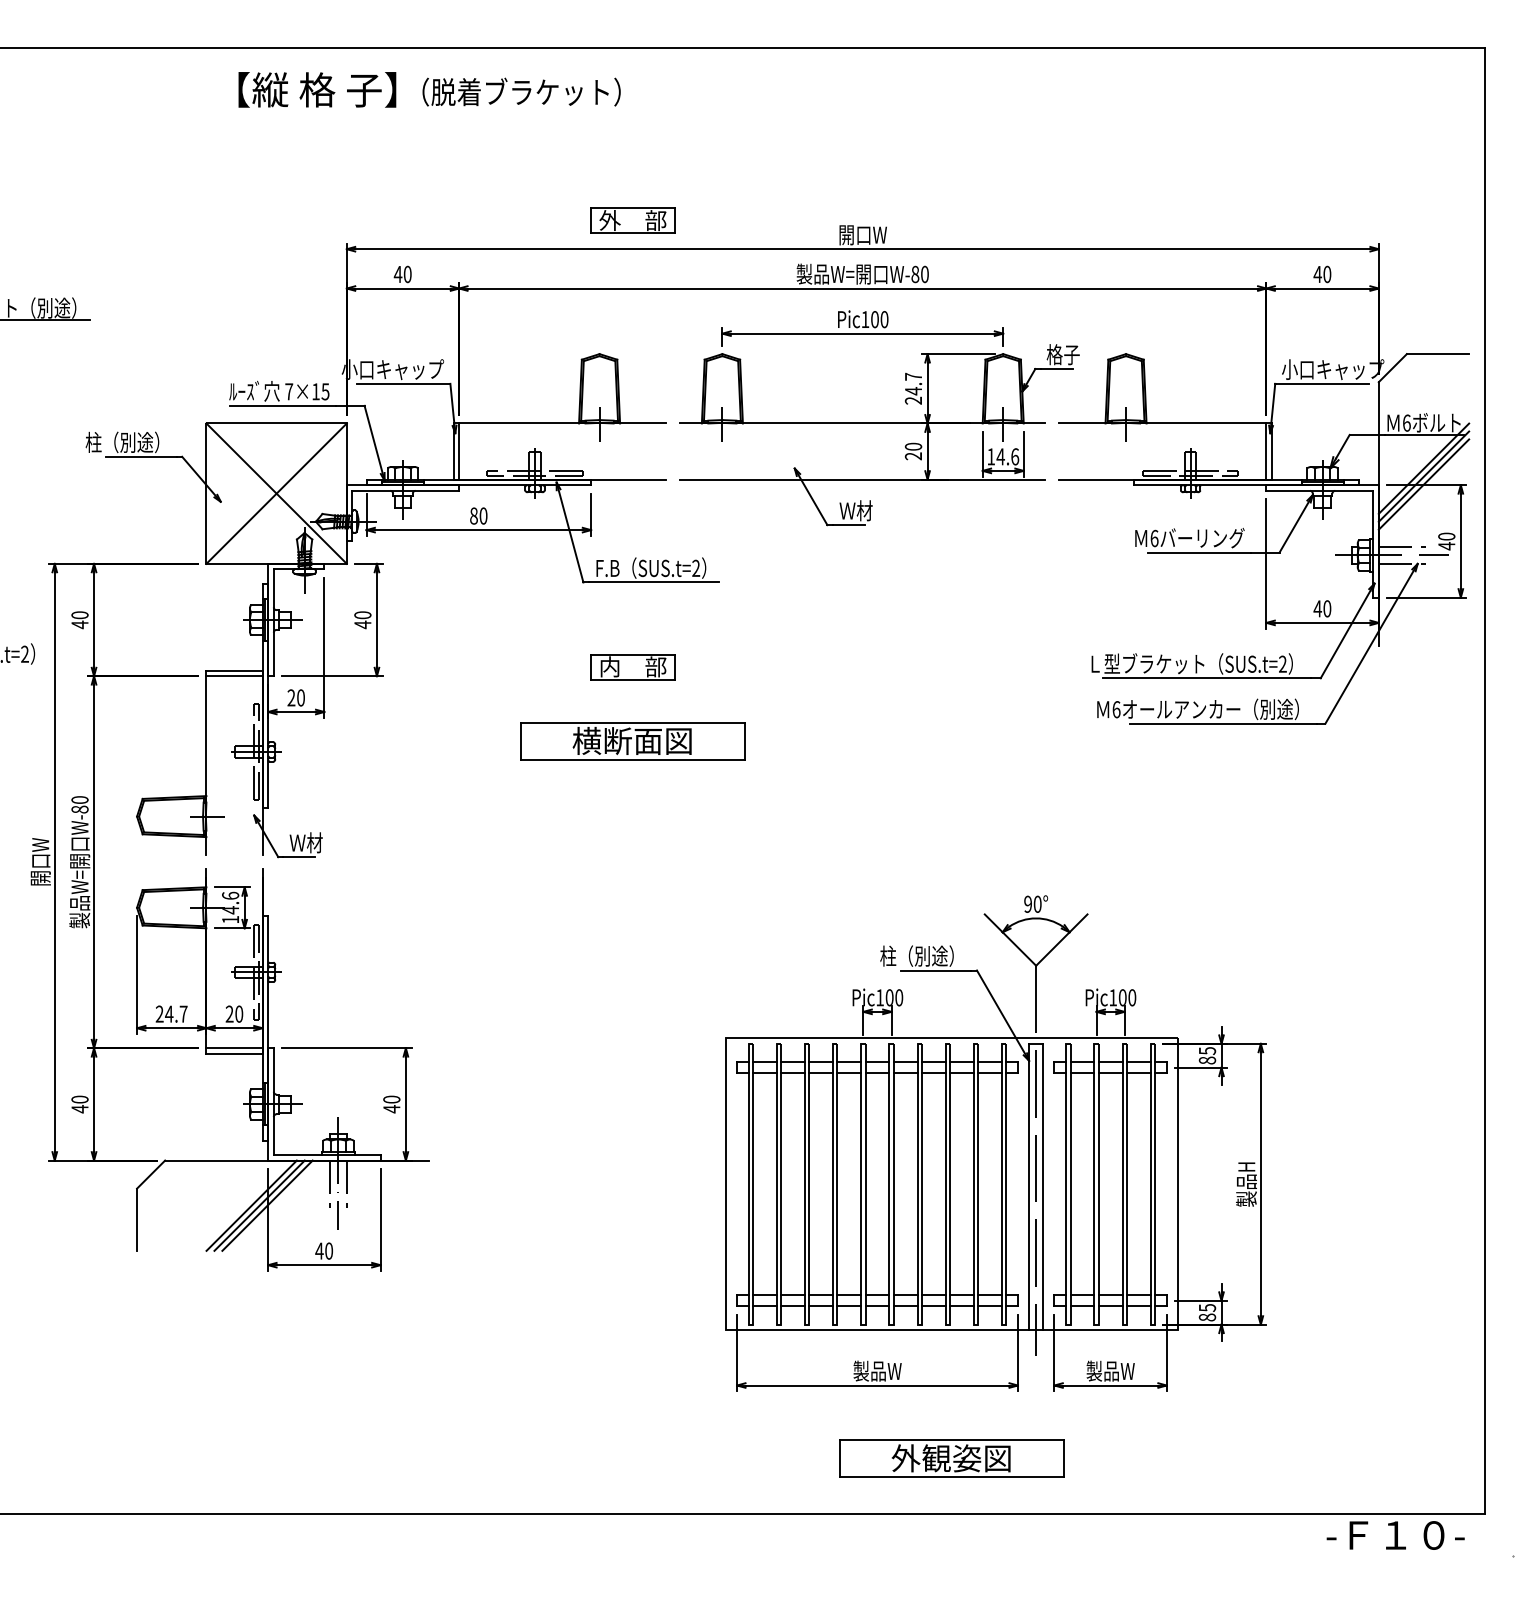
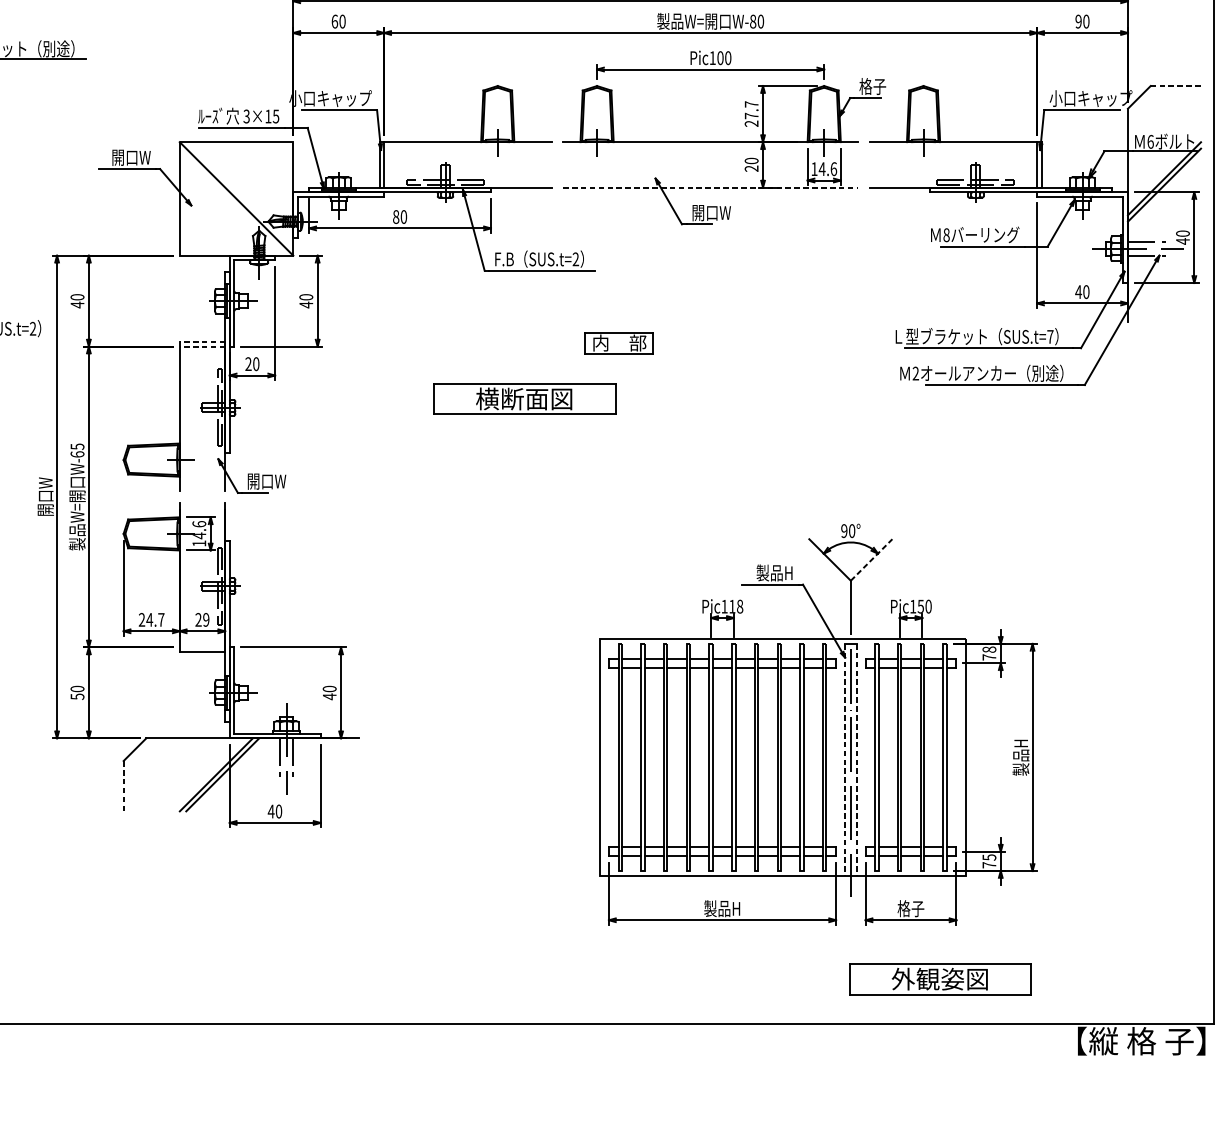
text: (397, 274) -> (334, 21), 40 -> 60
text: (1317, 274) -> (1078, 21), 40 -> 90
line: (1438, 354) -> (1176, 86), solid -> dashed
text: (289, 391) -> (246, 116), 7×15 -> 3×15
text: (913, 391) -> (751, 116), 24.7 -> 27.7
text: (127, 442) -> (115, 157), 柱（別途） -> 開口W
line: (862, 479) -> (710, 187), solid -> dashed
line: (1423, 484) -> (1164, 191), removed
line: (276, 493) -> (236, 198), removed
text: (863, 510) -> (711, 212), Ｗ材 -> 開口W
text: (1154, 537) -> (946, 234), 6 -> 8
text: (1282, 663) -> (1050, 336), SUS.t=2 -> SUS.t=7
part: (632, 667) -> (619, 343), moved
line: (234, 670) -> (202, 341), solid -> dashed
line: (234, 676) -> (202, 346), solid -> dashed
text: (1116, 709) -> (915, 373), 6 -> 2
text: (79, 804) -> (77, 450), W-80 -> W-65
text: (313, 842) -> (266, 481), Ｗ材 -> 開口W
line: (1062, 939) -> (872, 559), solid -> dashed
text: (922, 955) -> (758, 572), 柱（別途） -> 製品H
text: (894, 997) -> (736, 606), Pic100 -> Pic118
text: (1122, 997) -> (920, 606), Pic100 -> Pic150
text: (239, 1013) -> (206, 619), 20 -> 29
line: (234, 1048) -> (202, 647), removed
text: (1207, 1055) -> (989, 653), 85 -> 78
text: (79, 1109) -> (77, 697), 40 -> 50
line: (1029, 1187) -> (845, 760), solid -> dashed
line: (1043, 1187) -> (856, 760), solid -> dashed
line: (267, 1205) -> (229, 774), removed
line: (137, 1220) -> (124, 786), solid -> dashed
text: (1207, 1317) -> (989, 865), 85 -> 75
text: (877, 1370) -> (722, 908), 製品W -> 製品H
text: (1110, 1370) -> (910, 908), 製品W -> 格子
part: (951, 1458) -> (940, 979), moved
text: (1395, 1534) -> (1141, 1040), -Ｆ１０- -> 【縦 格 子】

